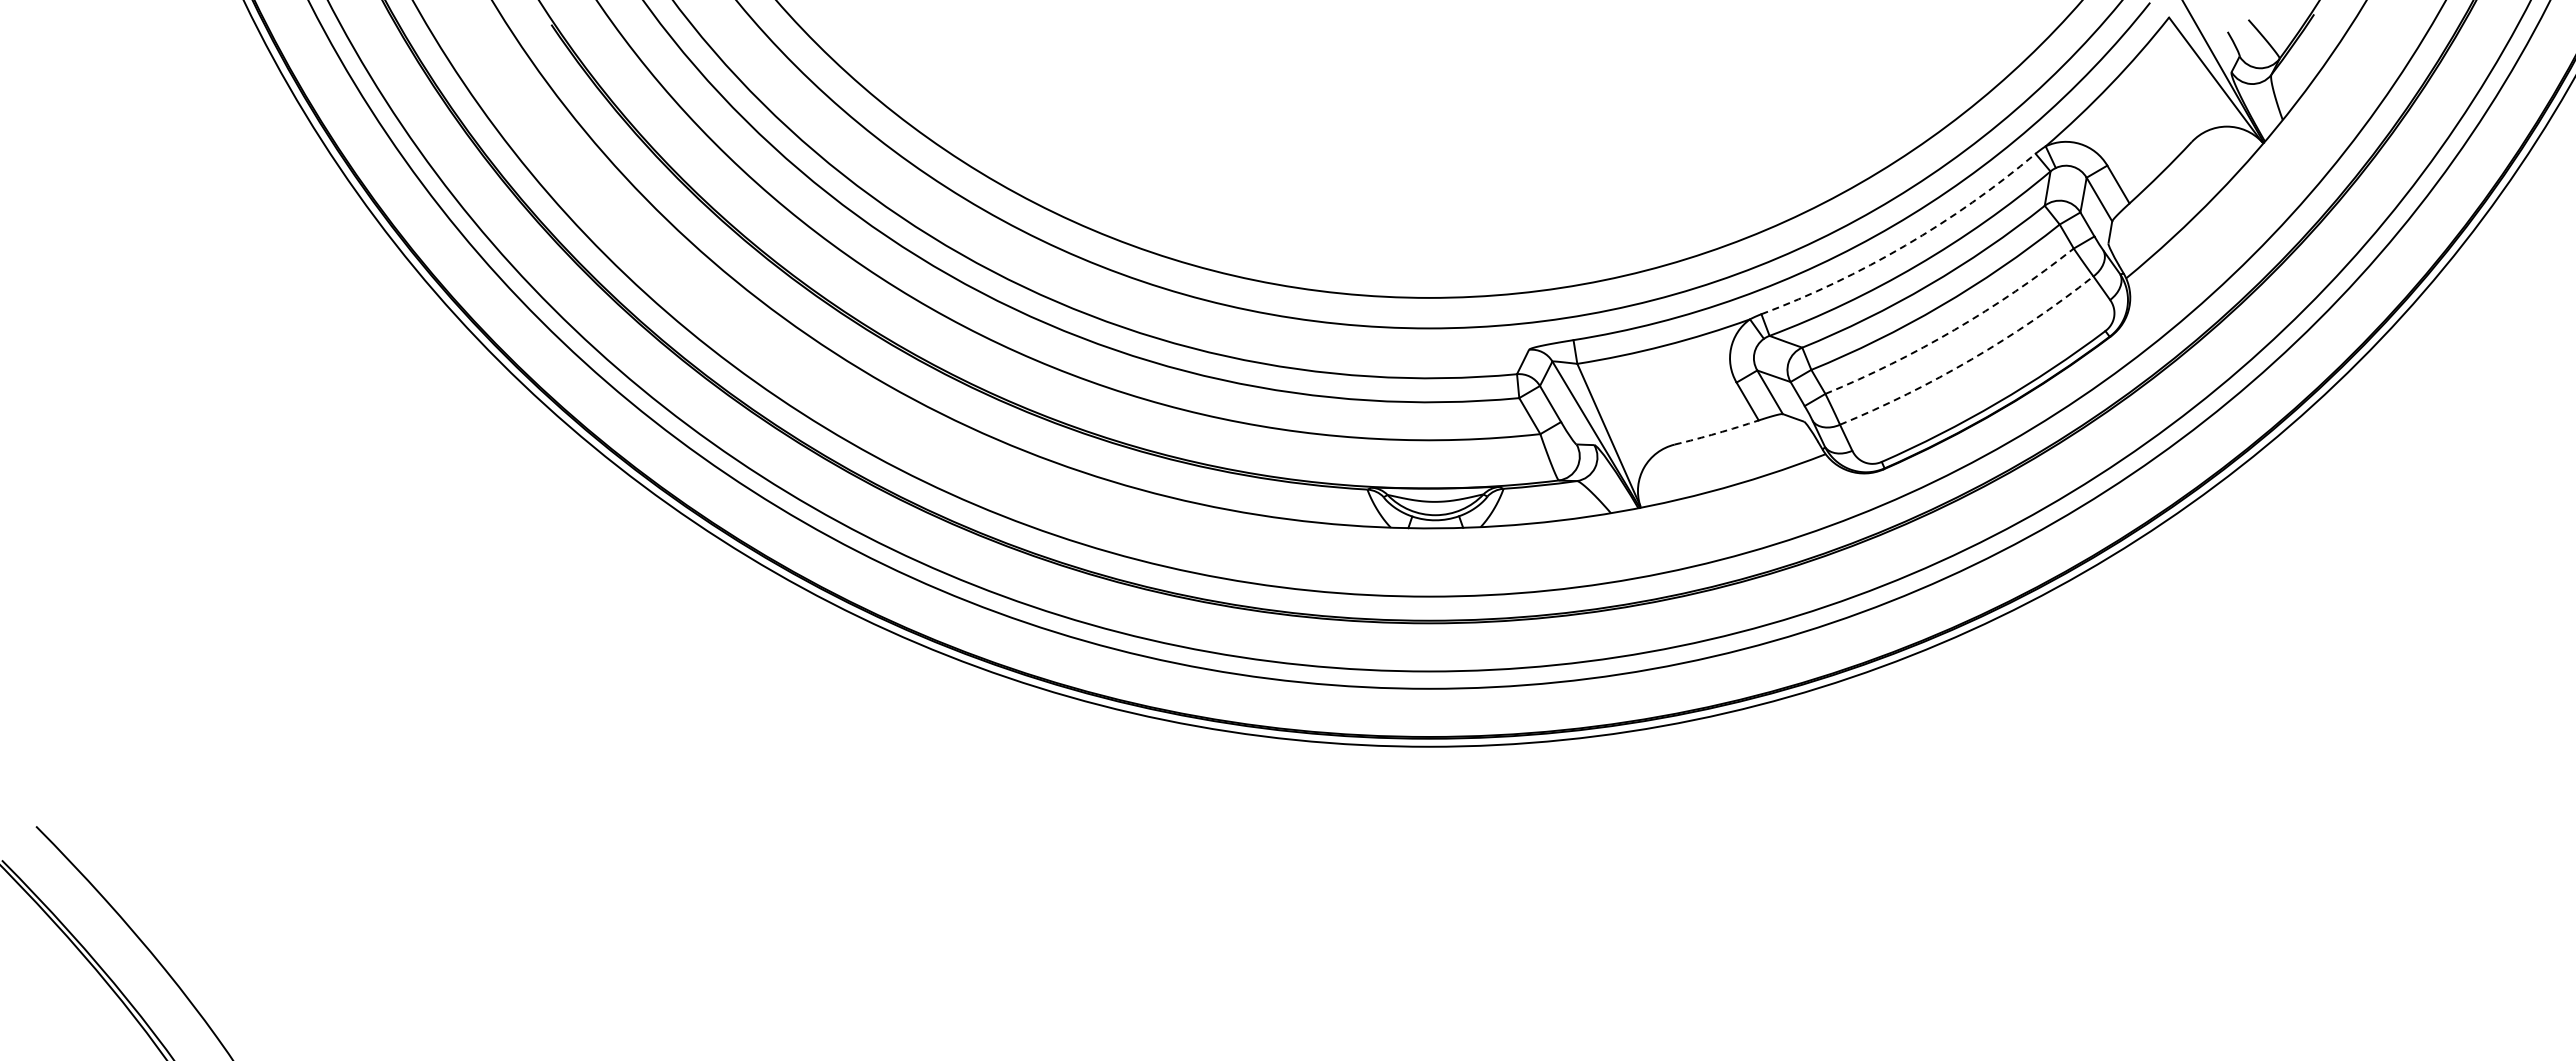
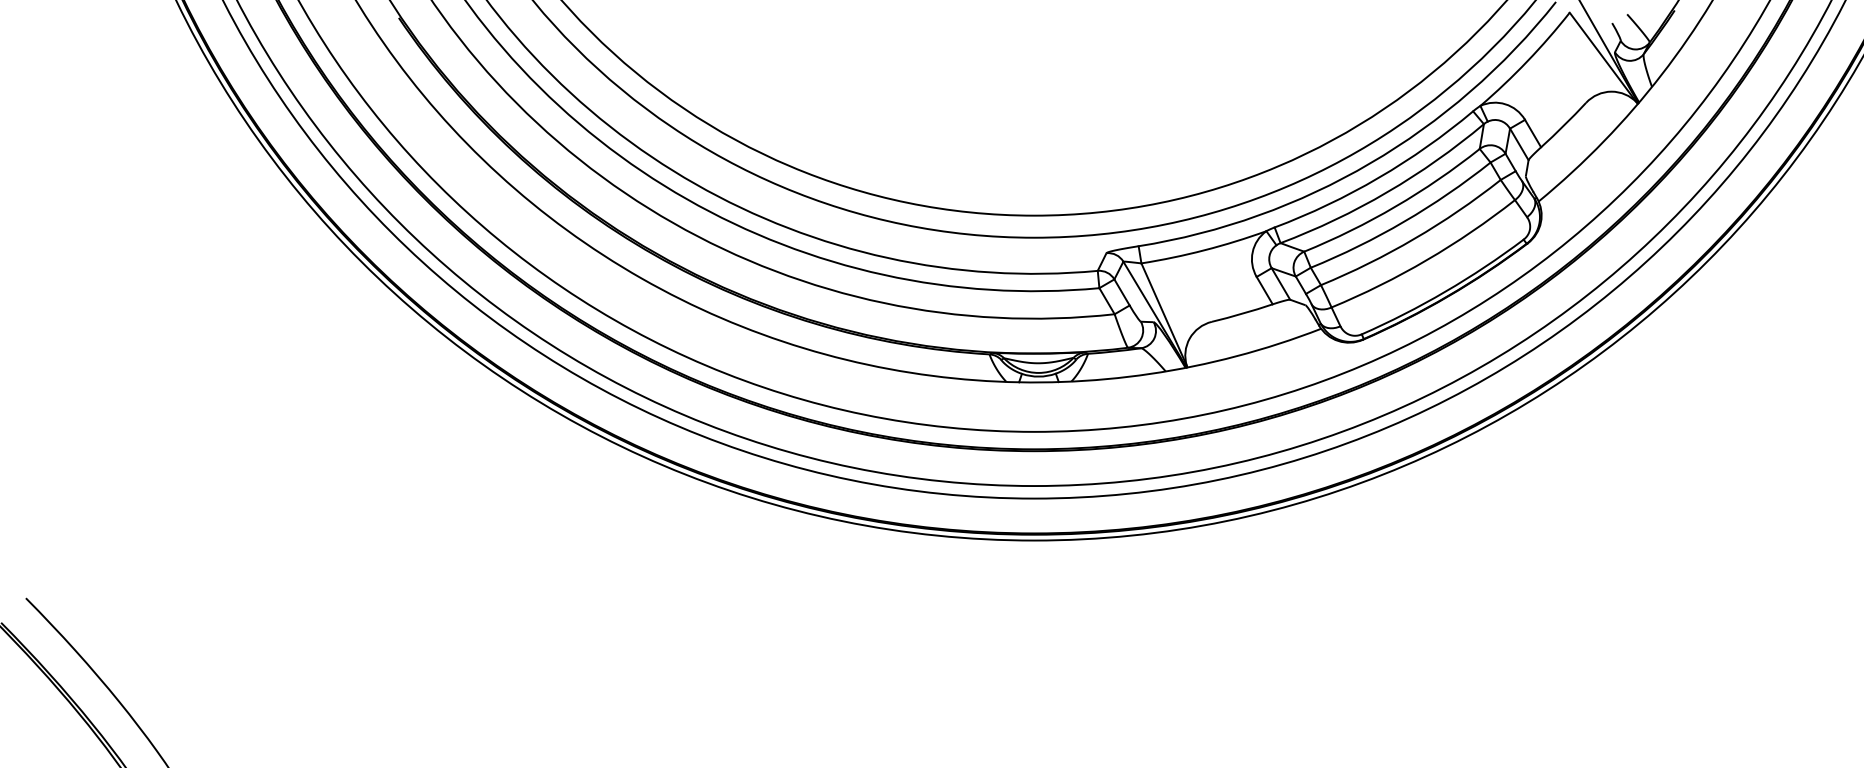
arc: (1905, 245) -> (1378, 177), dashed -> solid
arc: (1954, 329) -> (1414, 238), dashed -> solid
arc: (1971, 359) -> (1426, 260), dashed -> solid
arc: (1716, 433) -> (1242, 313), dashed -> solid

